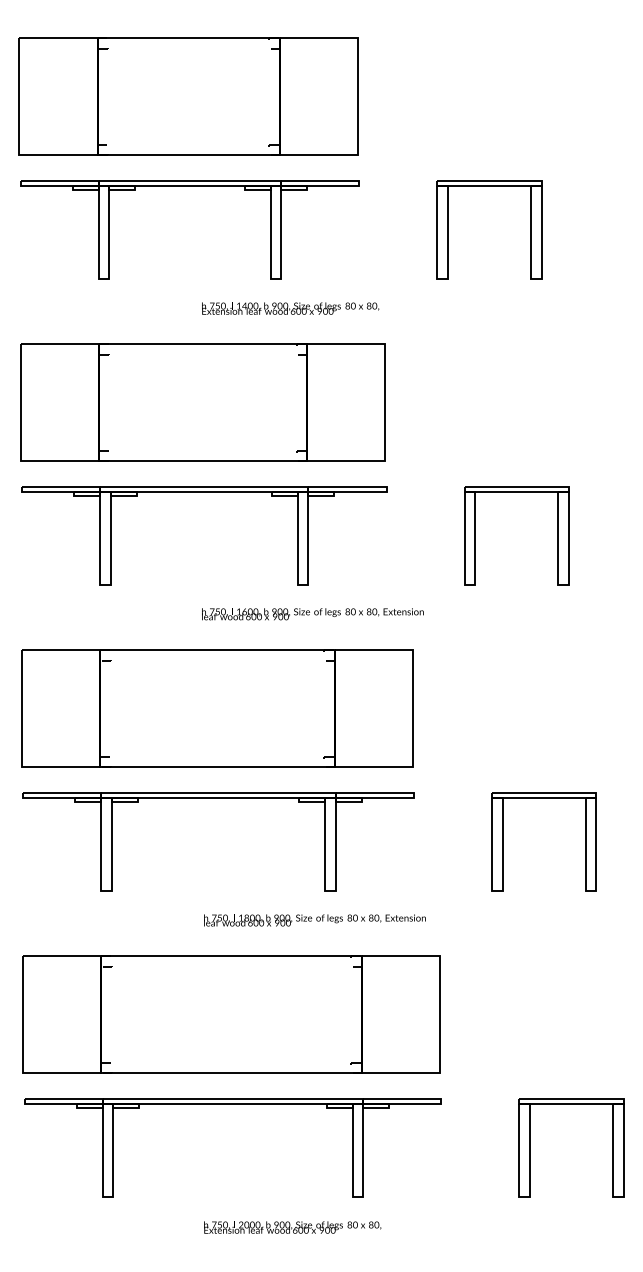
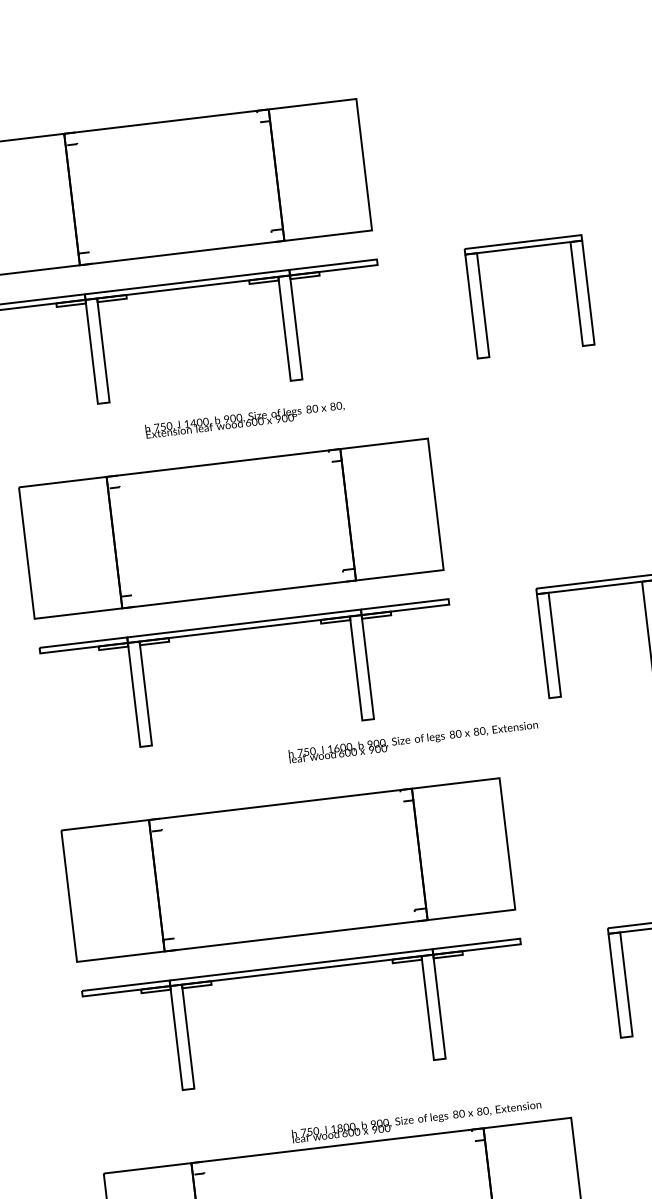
text: (290, 308) -> (245, 419), moved
text: (312, 614) -> (413, 742), moved
text: (314, 920) -> (416, 1121), moved

